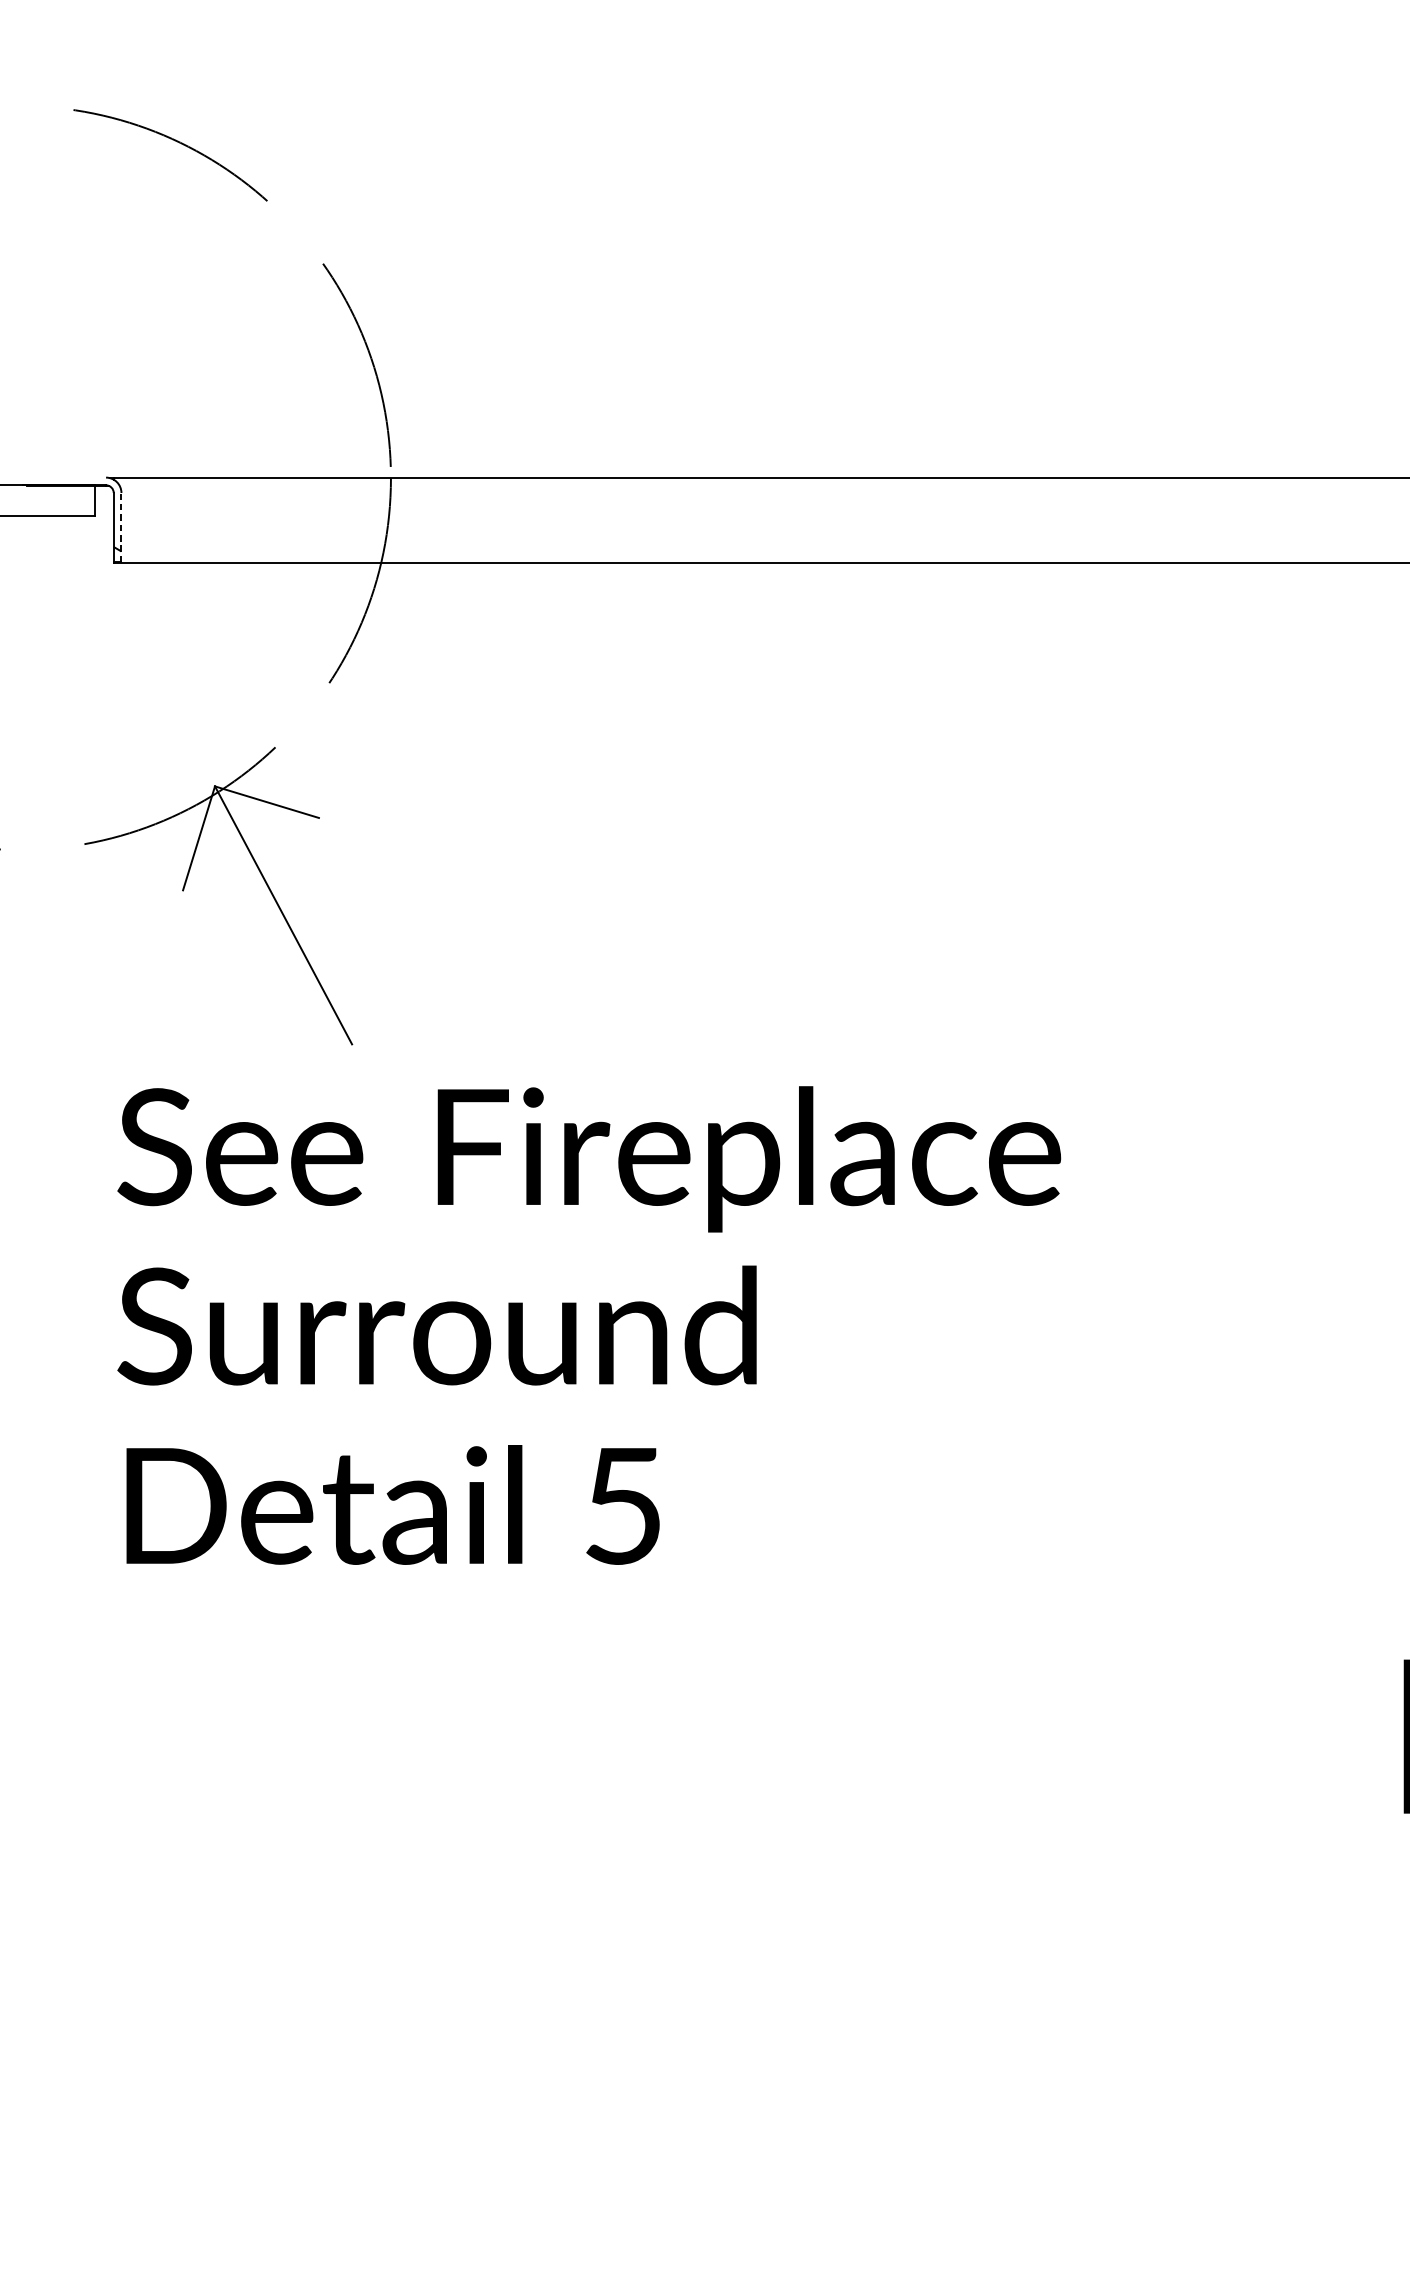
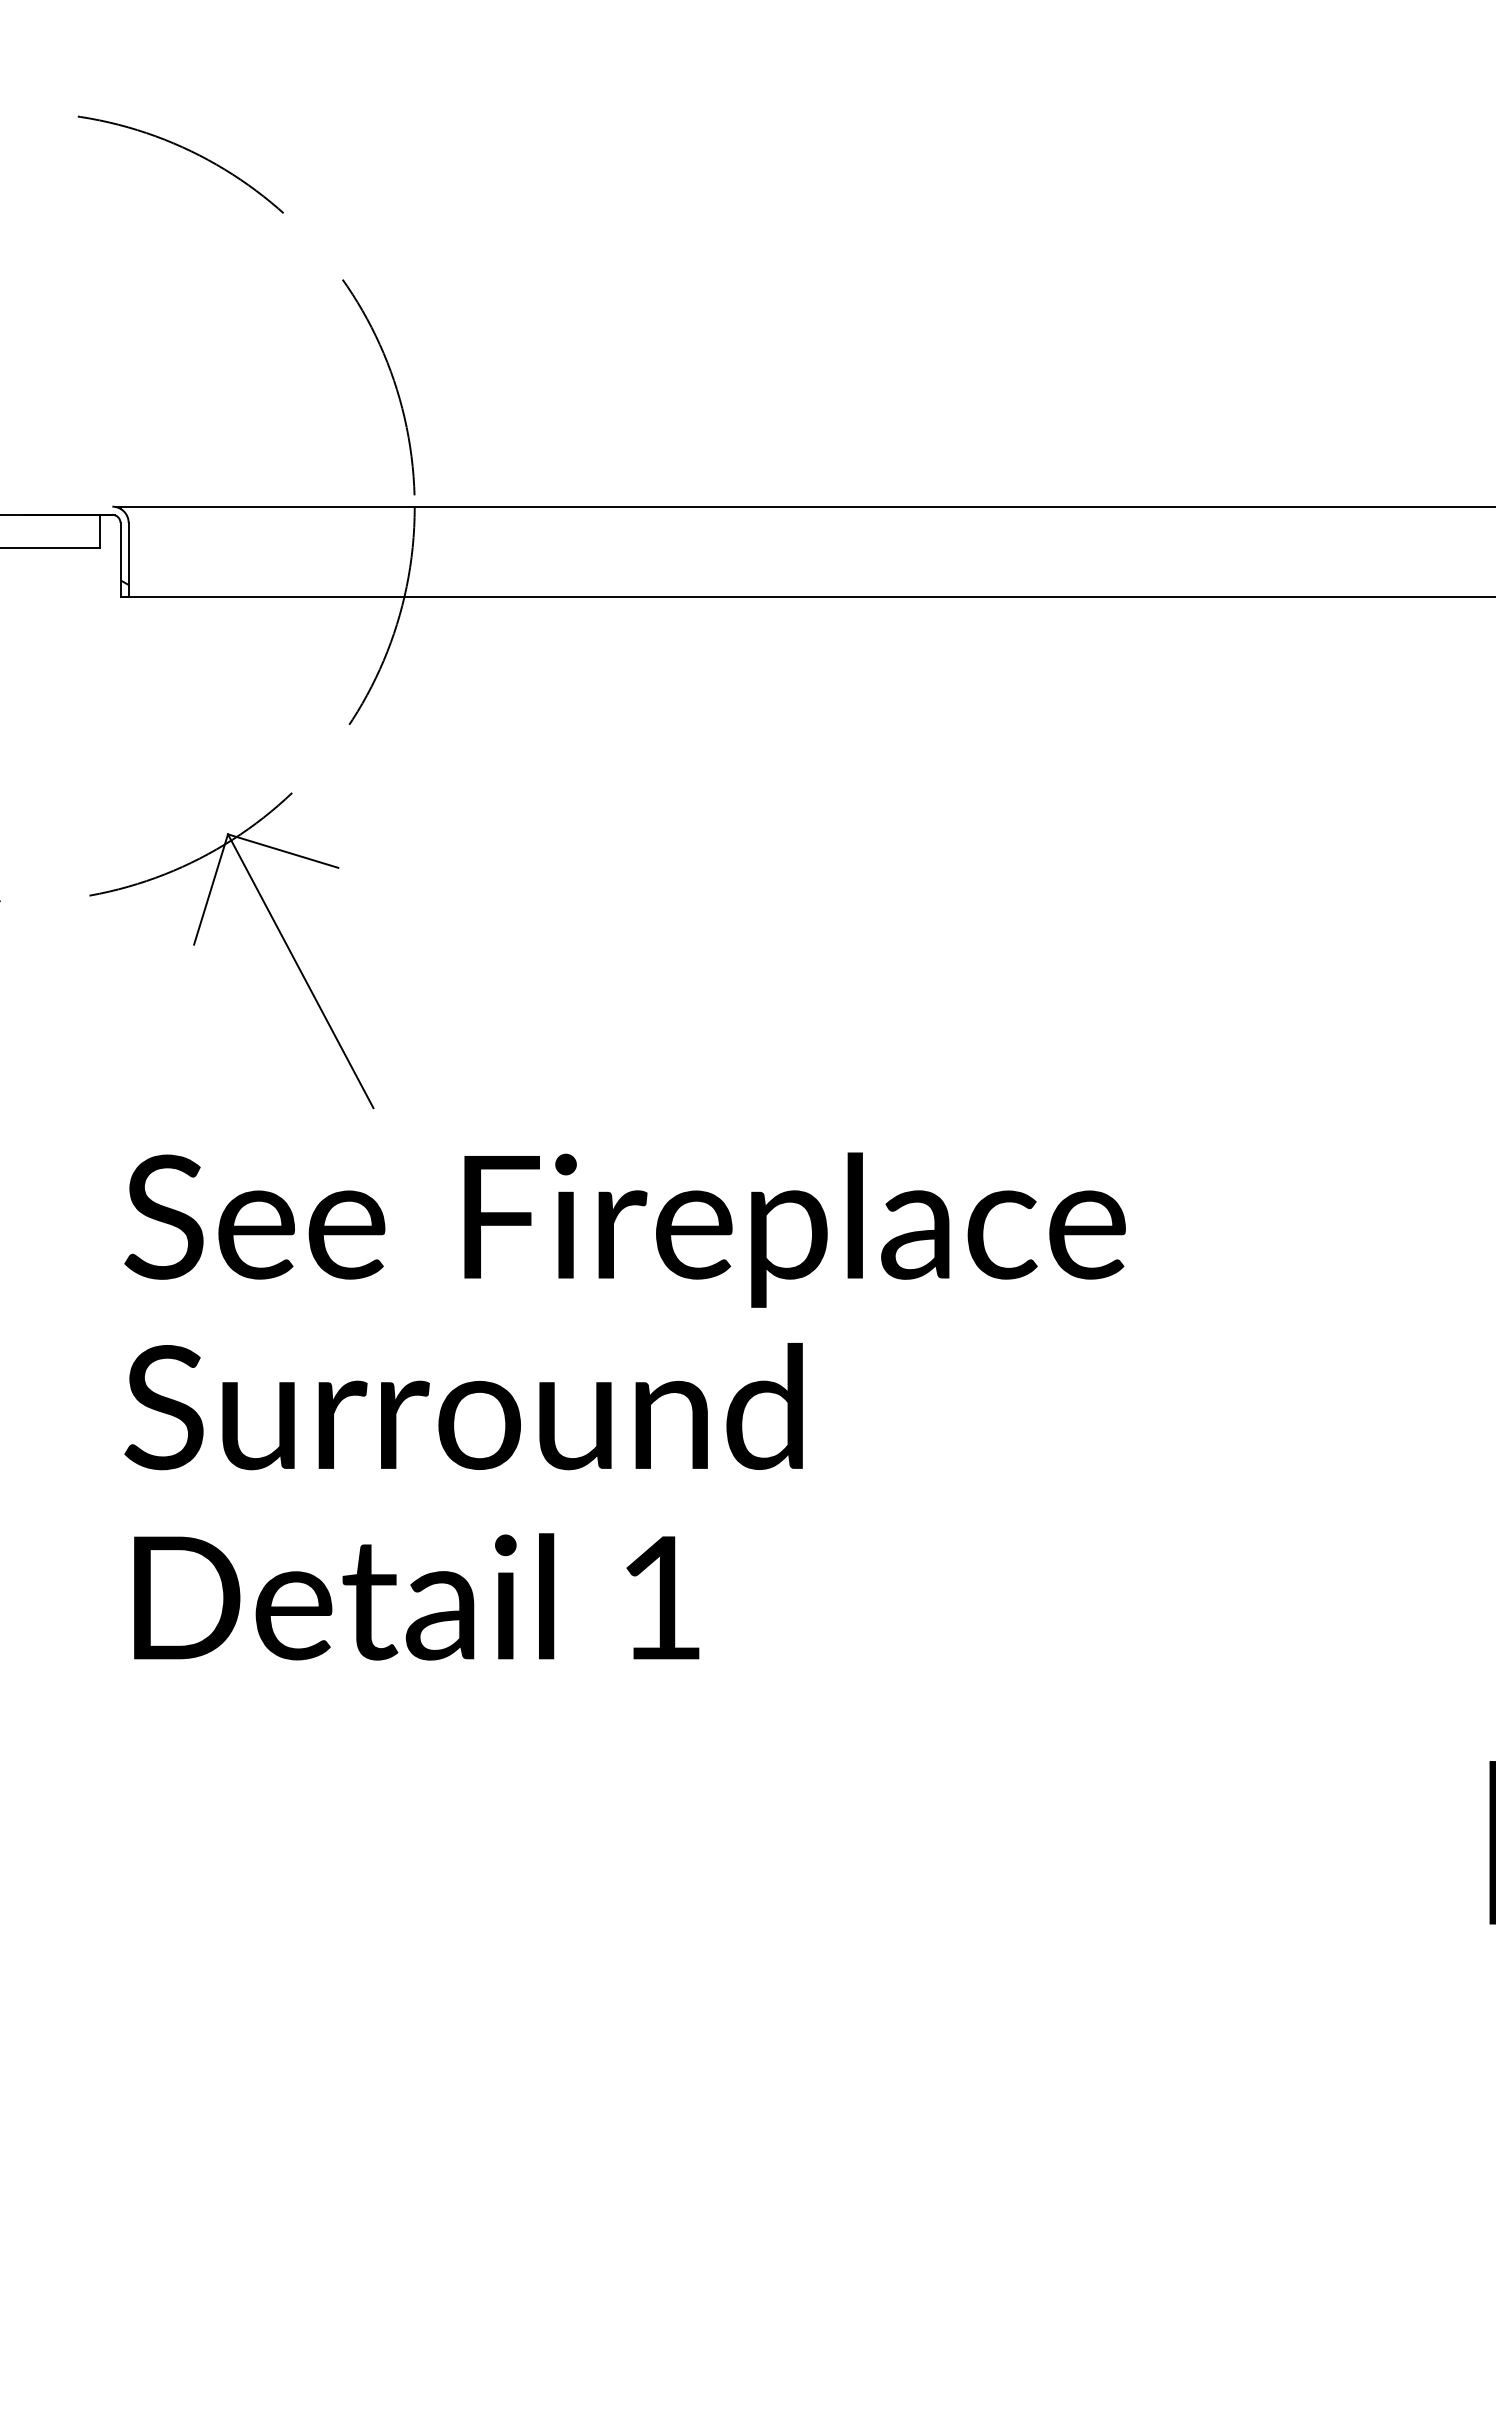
line: (121, 527) -> (128, 559), dashed -> solid
text: (622, 1506) -> (660, 1598), 5 -> 1

